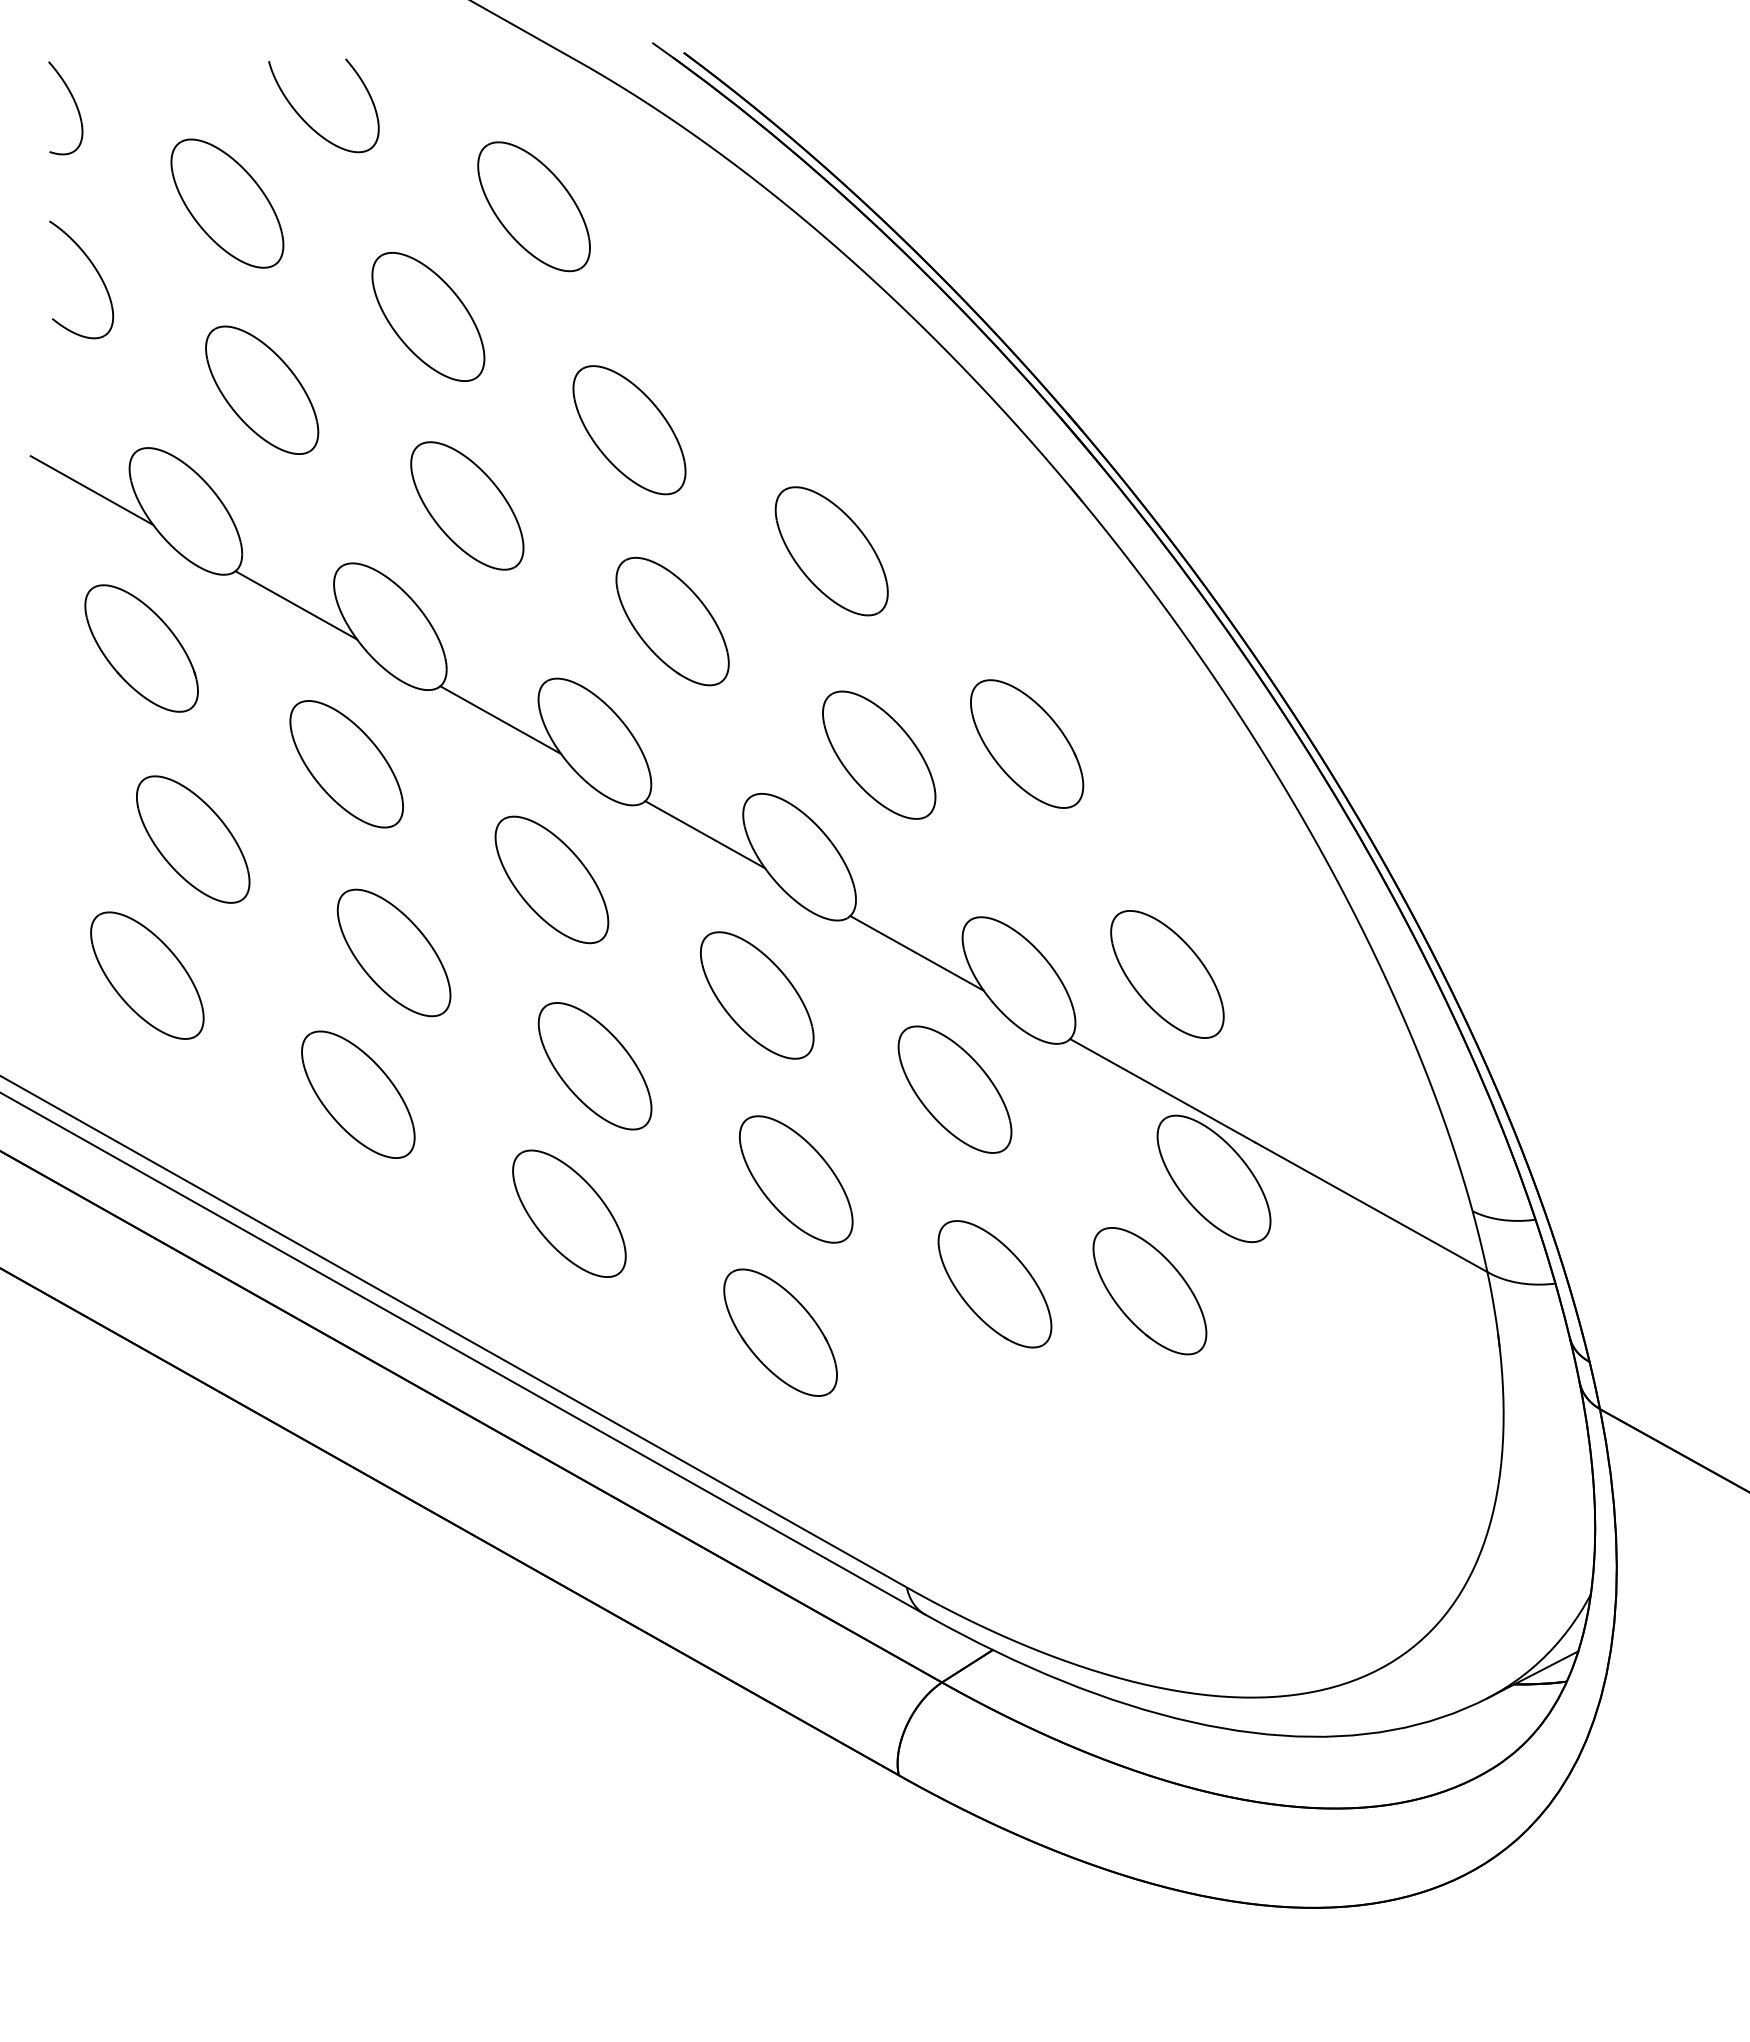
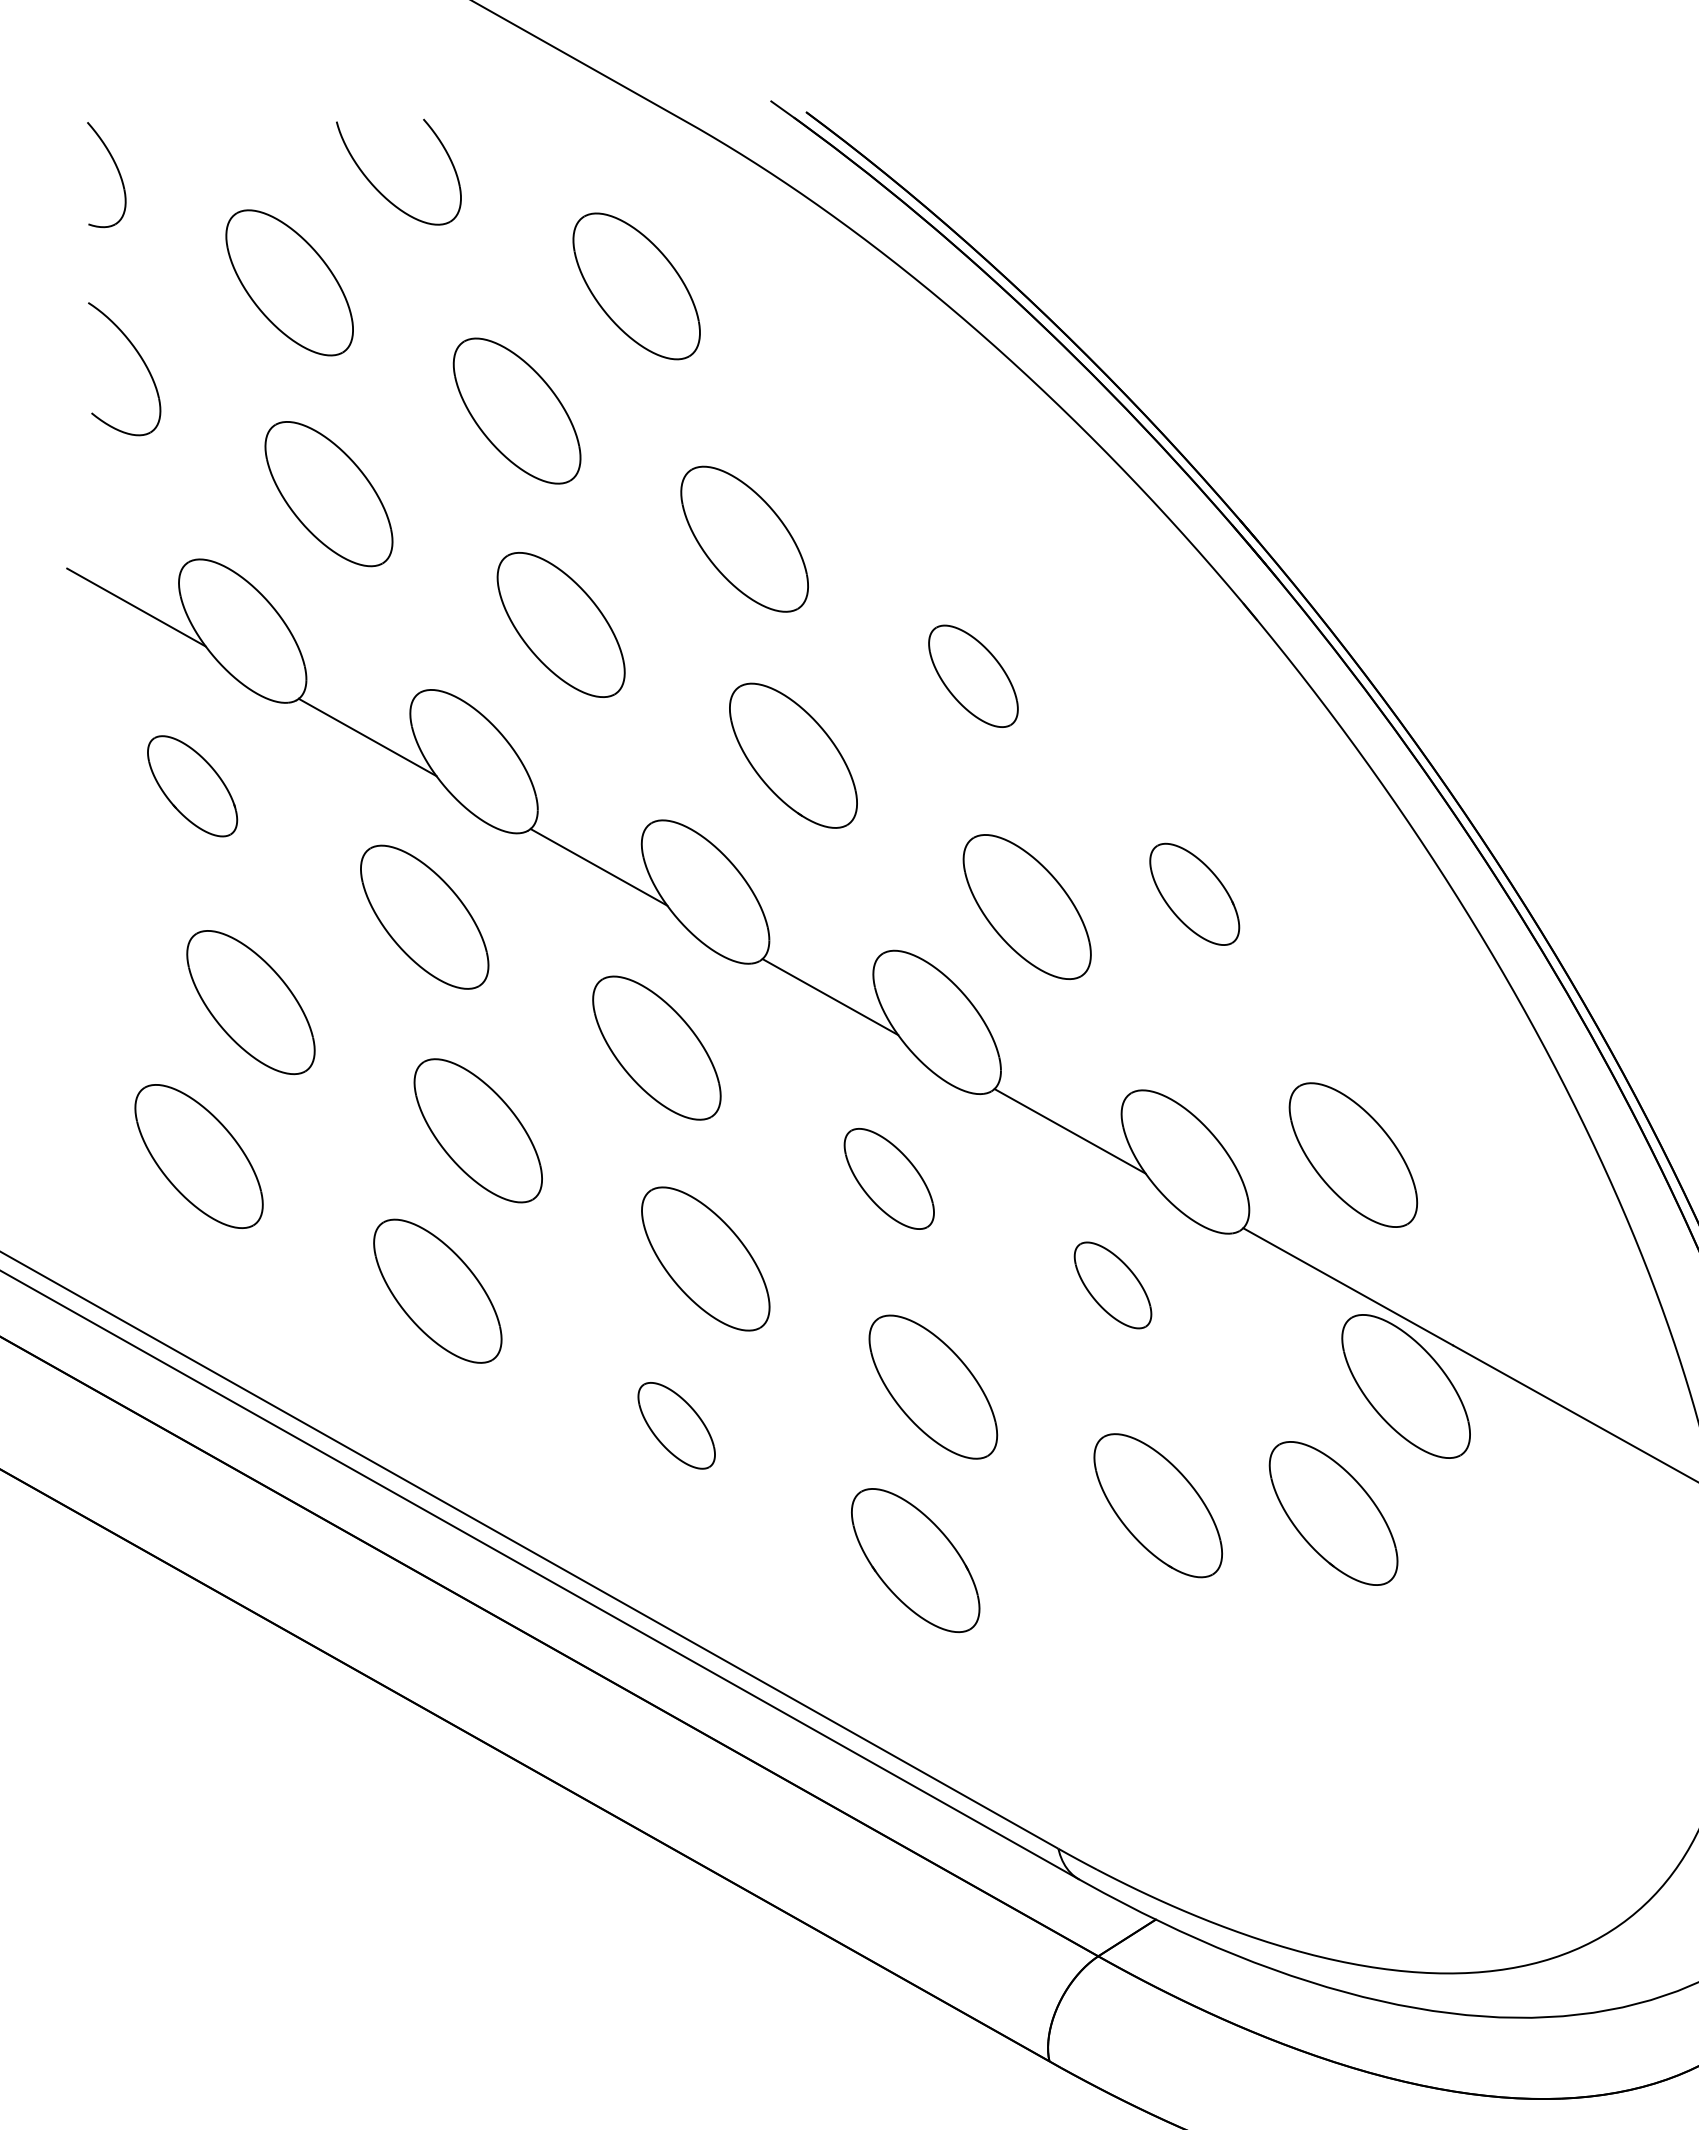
part: (831, 551) -> (973, 676), size x0.7
part: (141, 648) -> (192, 786), size x0.7
part: (1027, 743) -> (1195, 893), size x0.7
part: (757, 995) -> (889, 1178), size x0.7
part: (954, 1089) -> (1112, 1285), size x0.6
part: (569, 1213) -> (676, 1425), size x0.6

